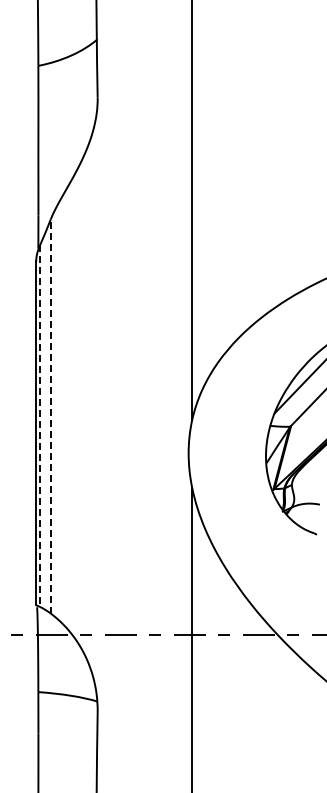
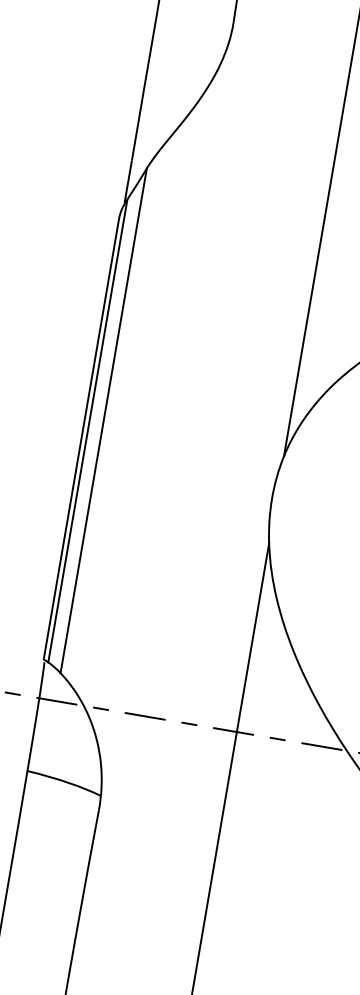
line: (50, 415) -> (103, 419), dashed -> solid
line: (40, 426) -> (88, 431), dashed -> solid

